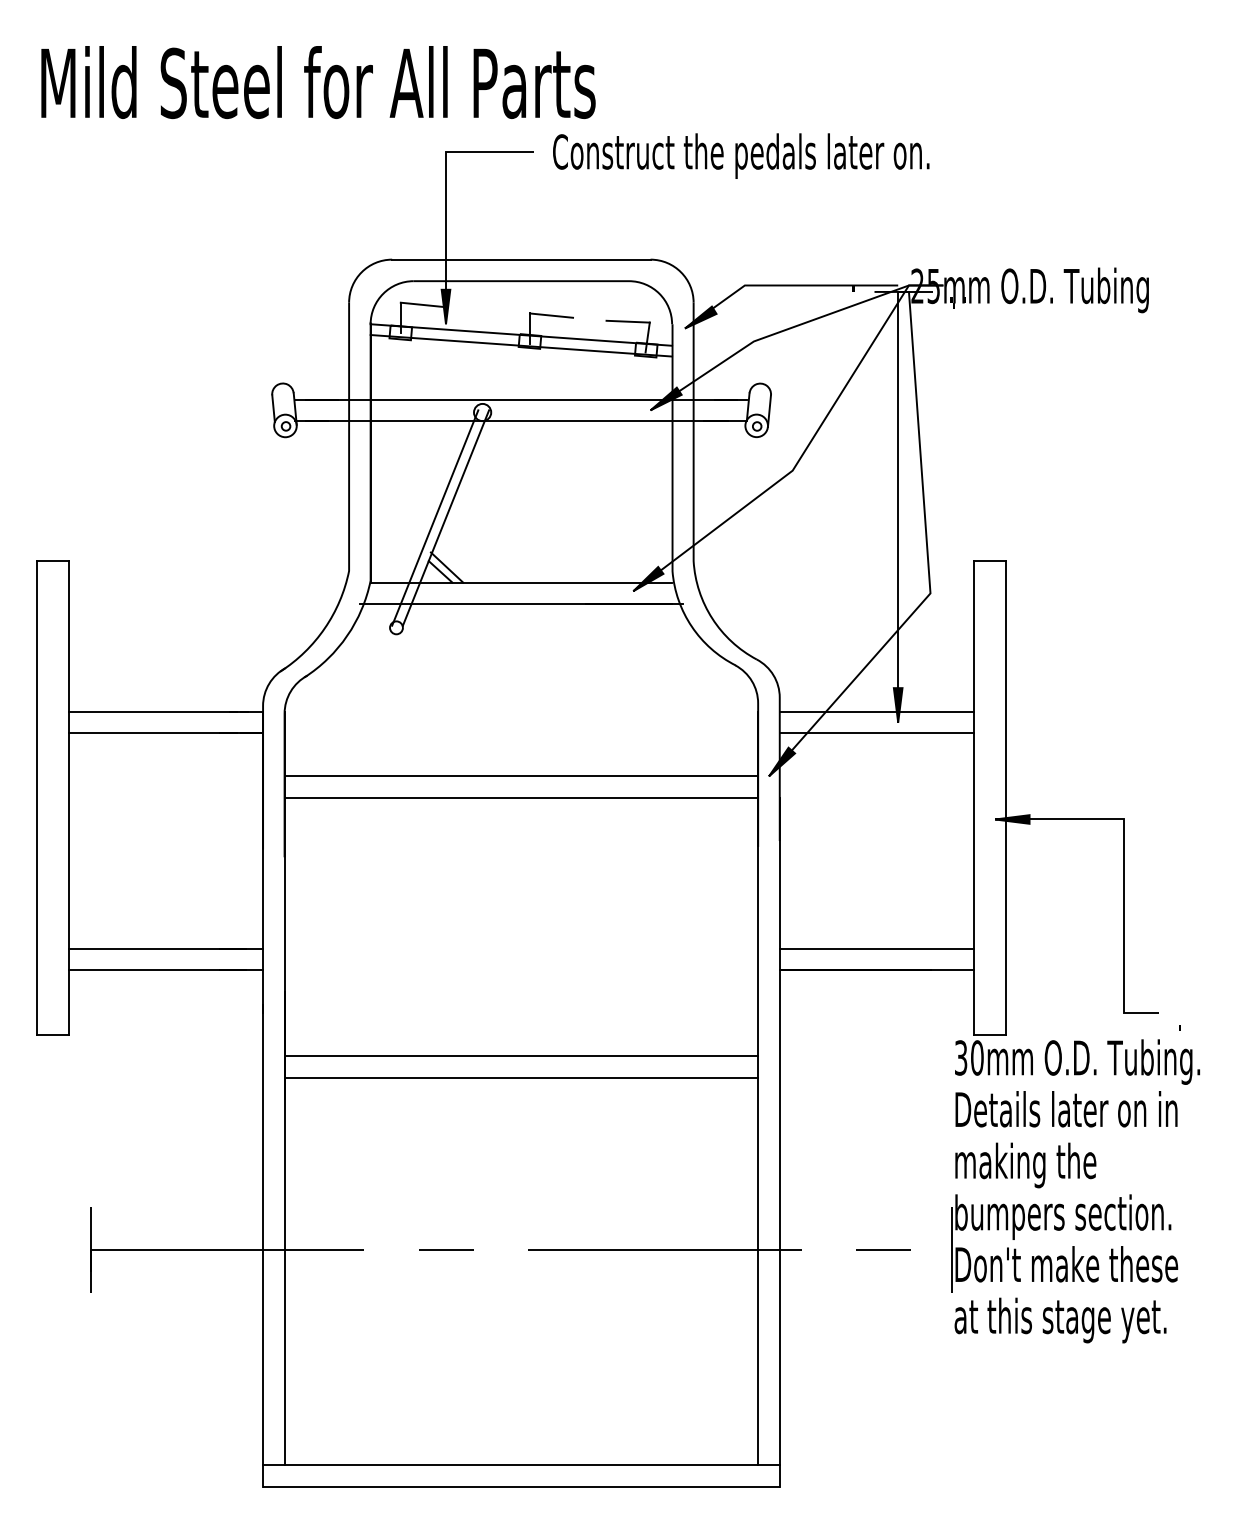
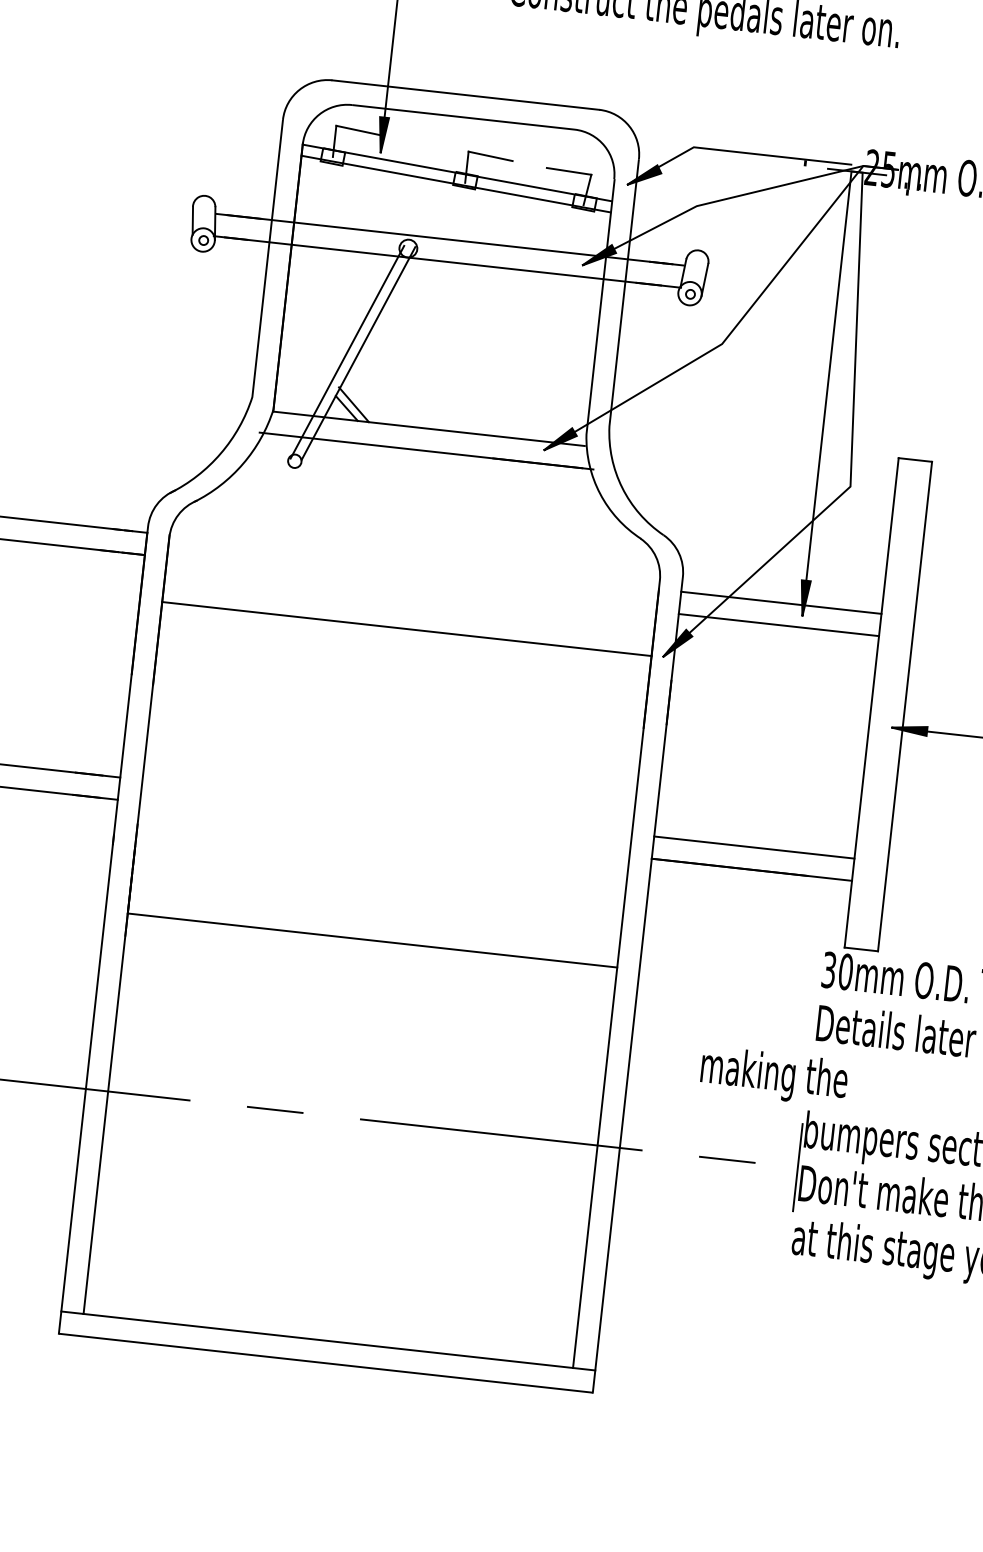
line: (521, 797) -> (404, 650), removed
line: (521, 1056) -> (375, 918), removed
text: (1025, 1165) -> (773, 1076), moved

